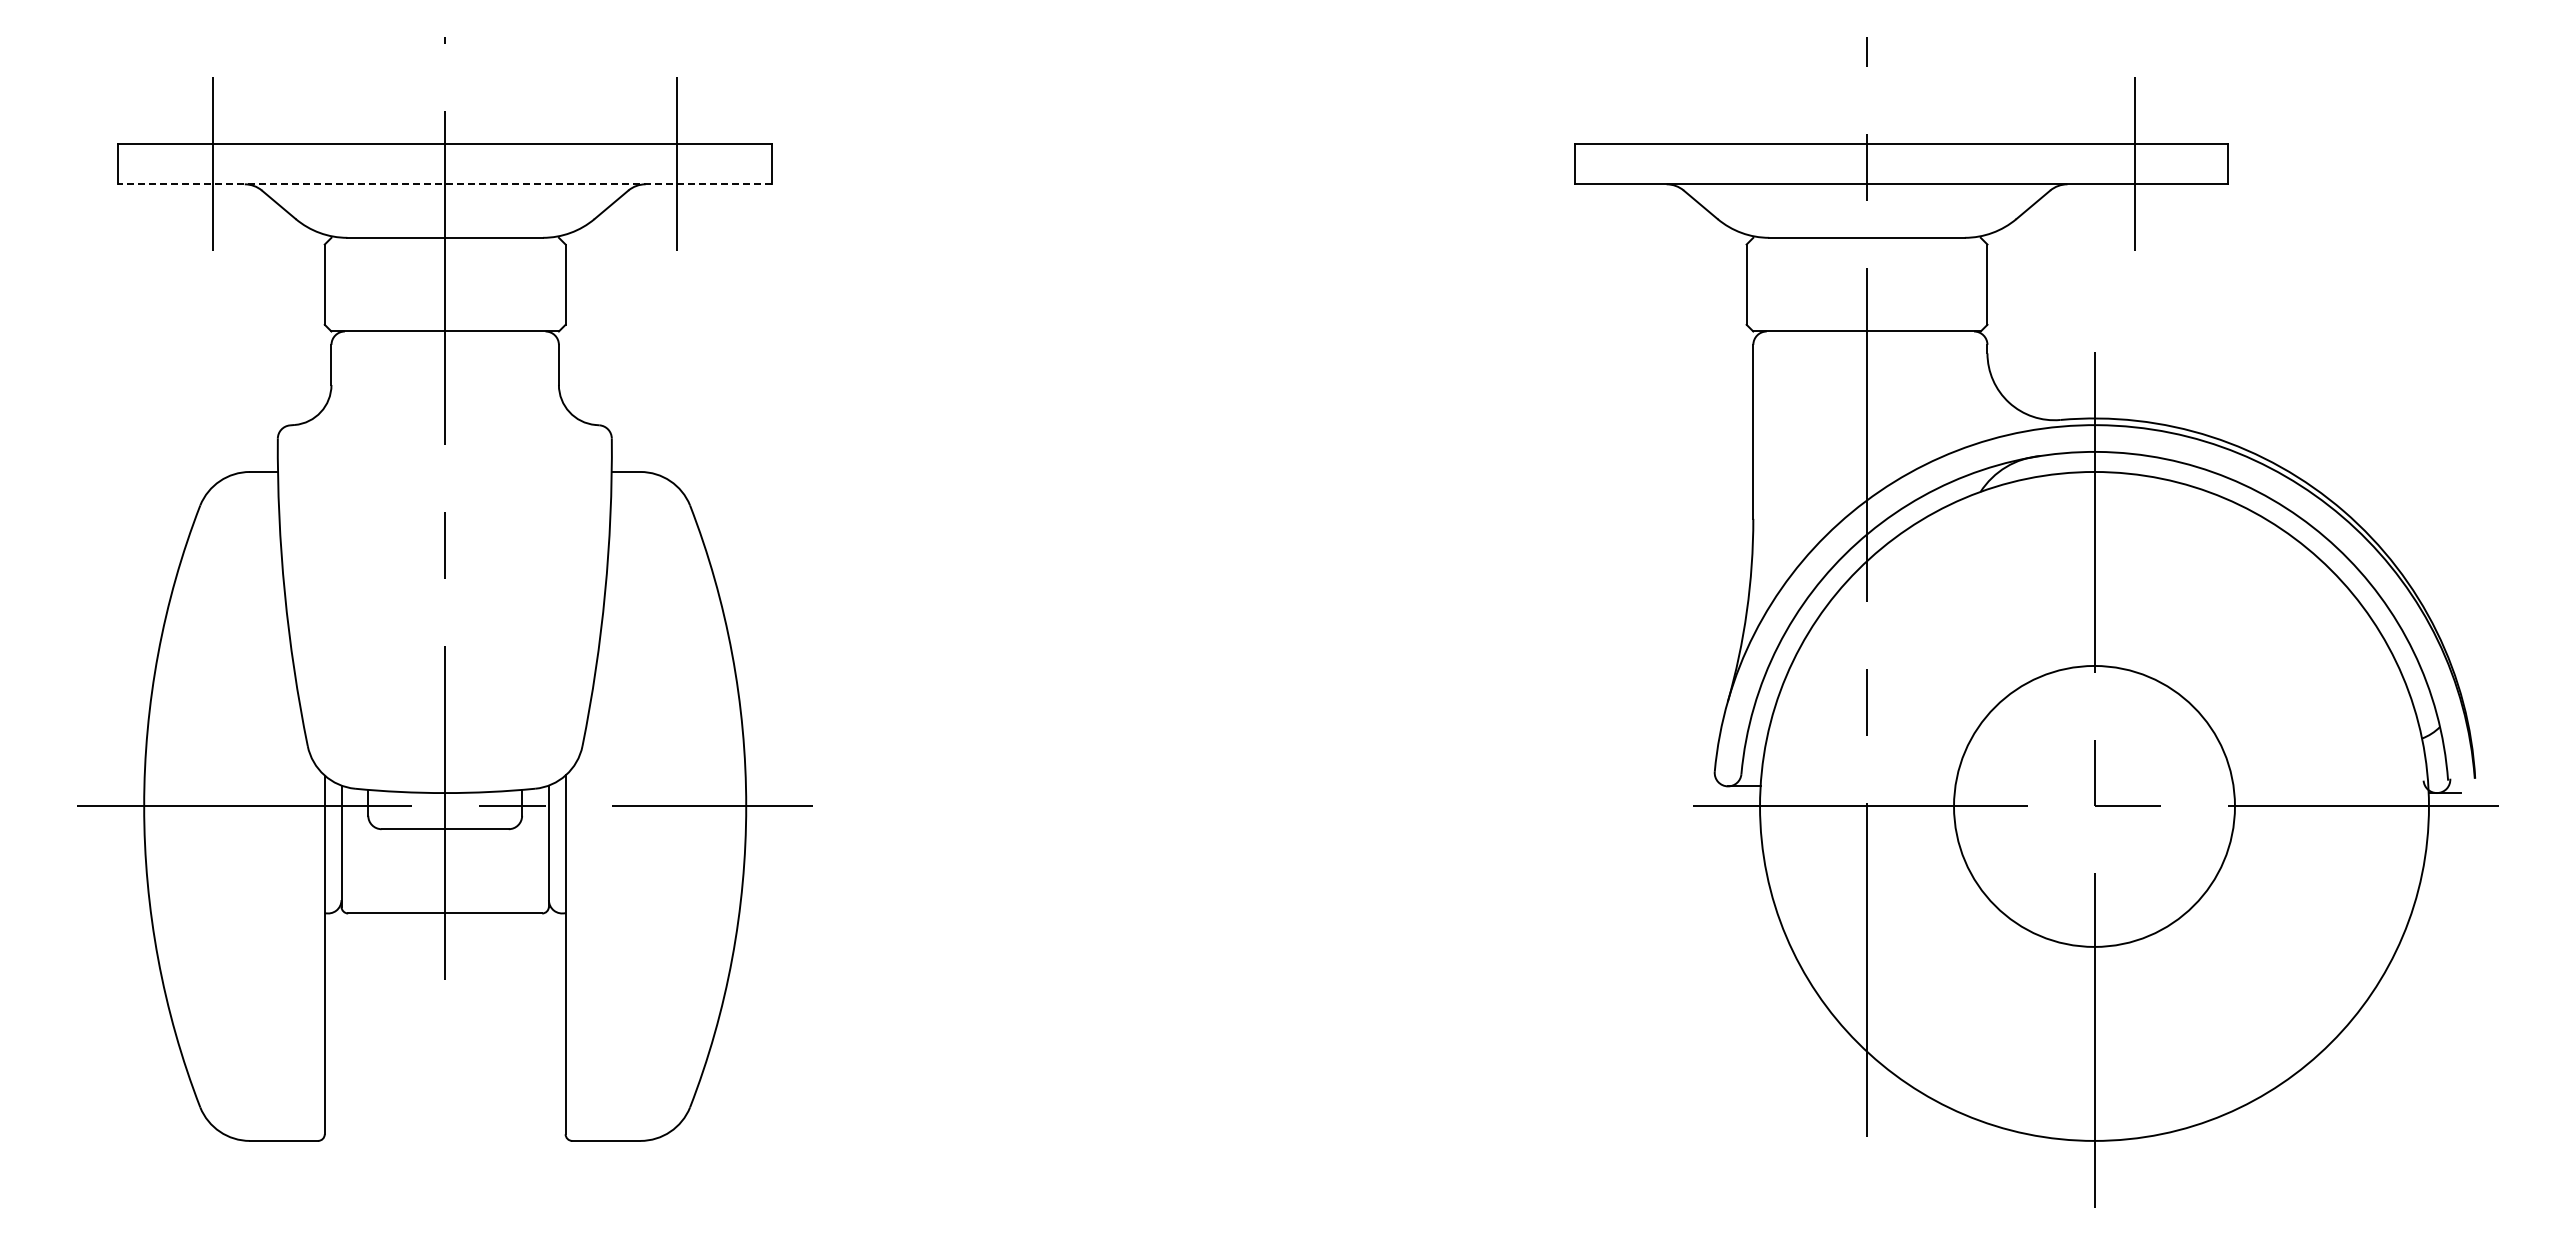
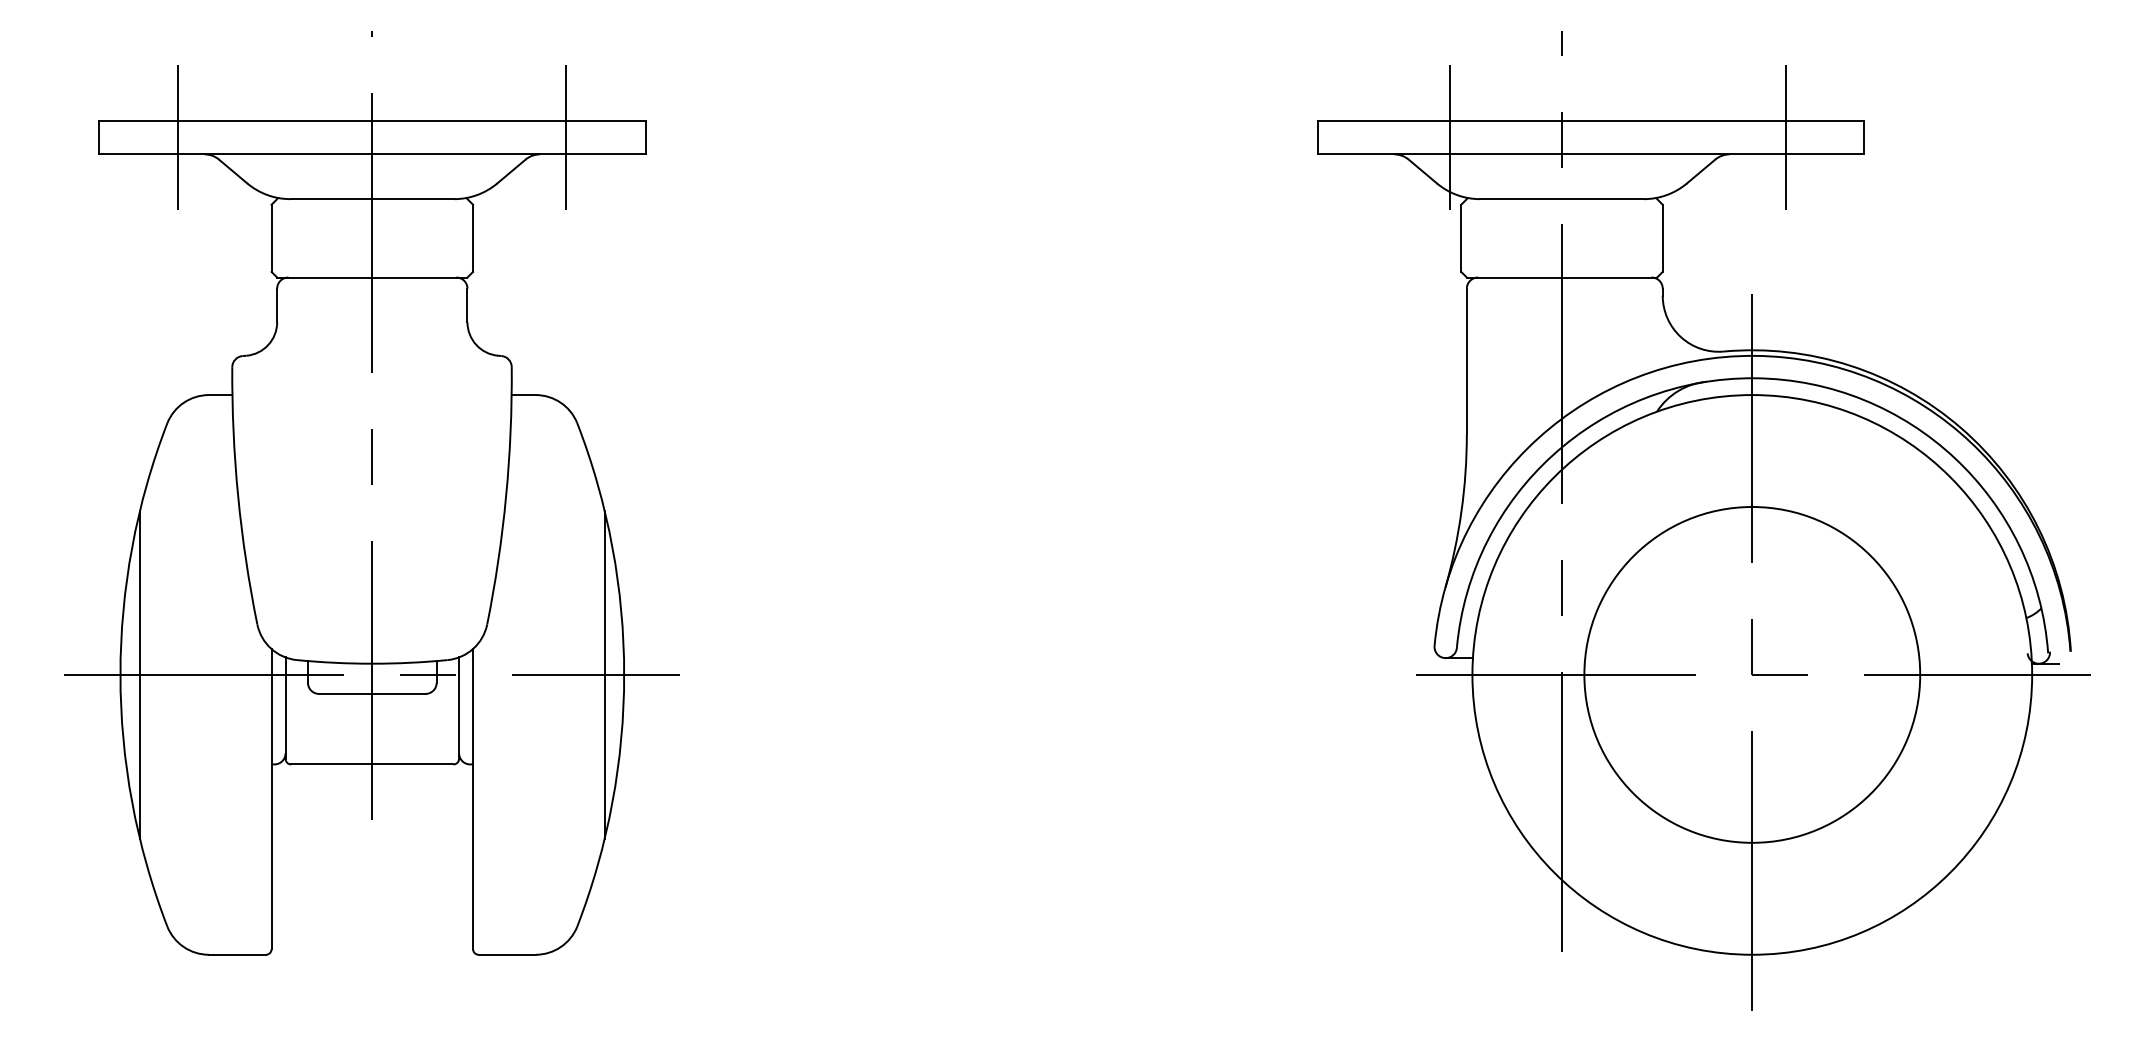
line: (1733, 164) -> (1450, 137), added
line: (444, 184) -> (371, 154), dashed -> solid
line: (167, 806) -> (139, 674), added
line: (722, 806) -> (604, 674), added
circle: (2094, 806) -> (1752, 674), size x1.43

